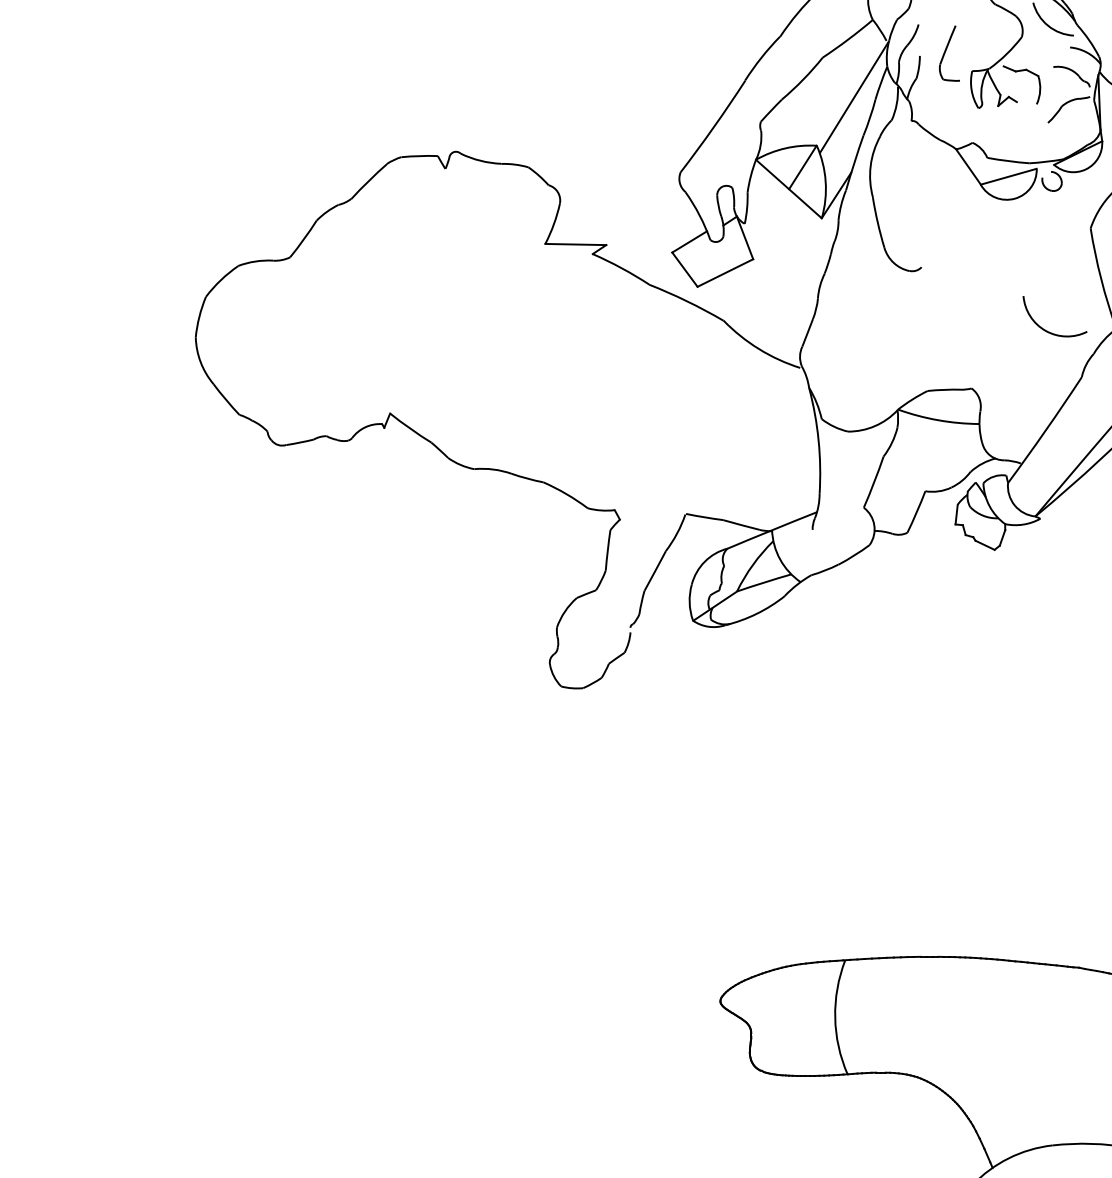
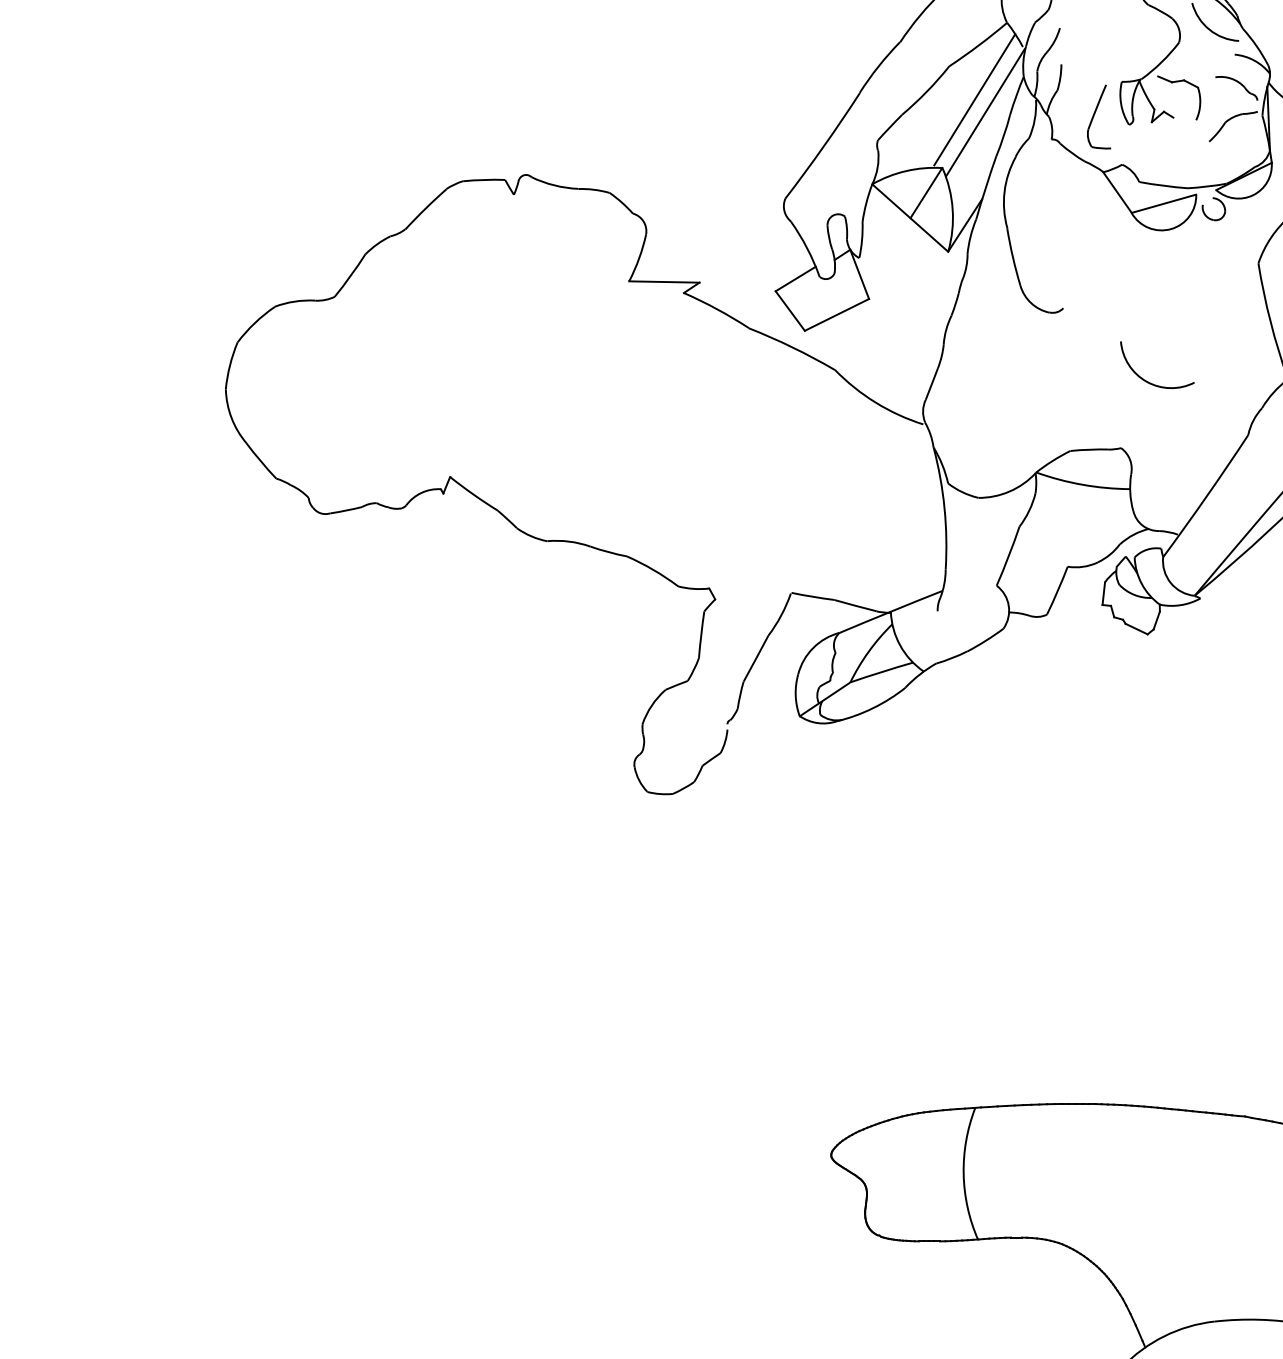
part: (949, 53) -> (1099, 116), moved
line: (844, 86) -> (974, 99), added
arc: (1047, 330) -> (1148, 381), moved

